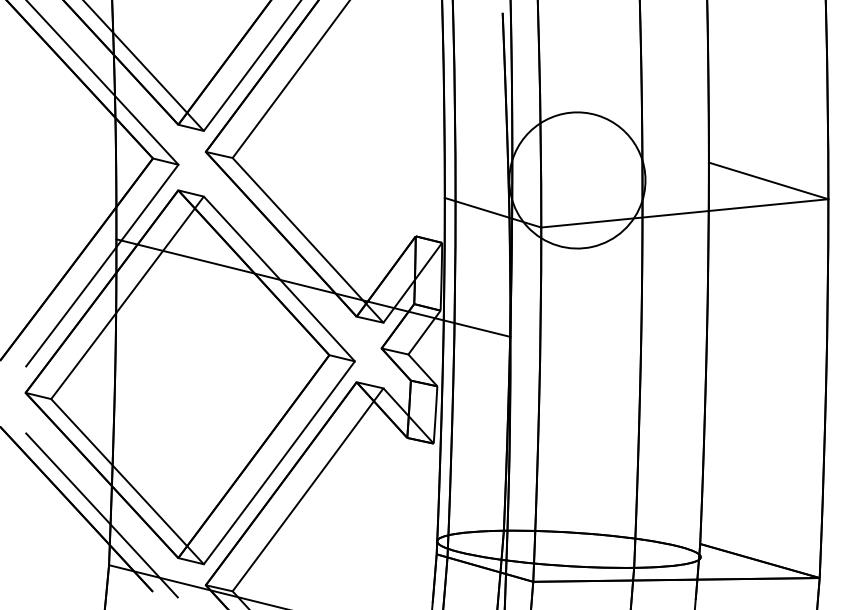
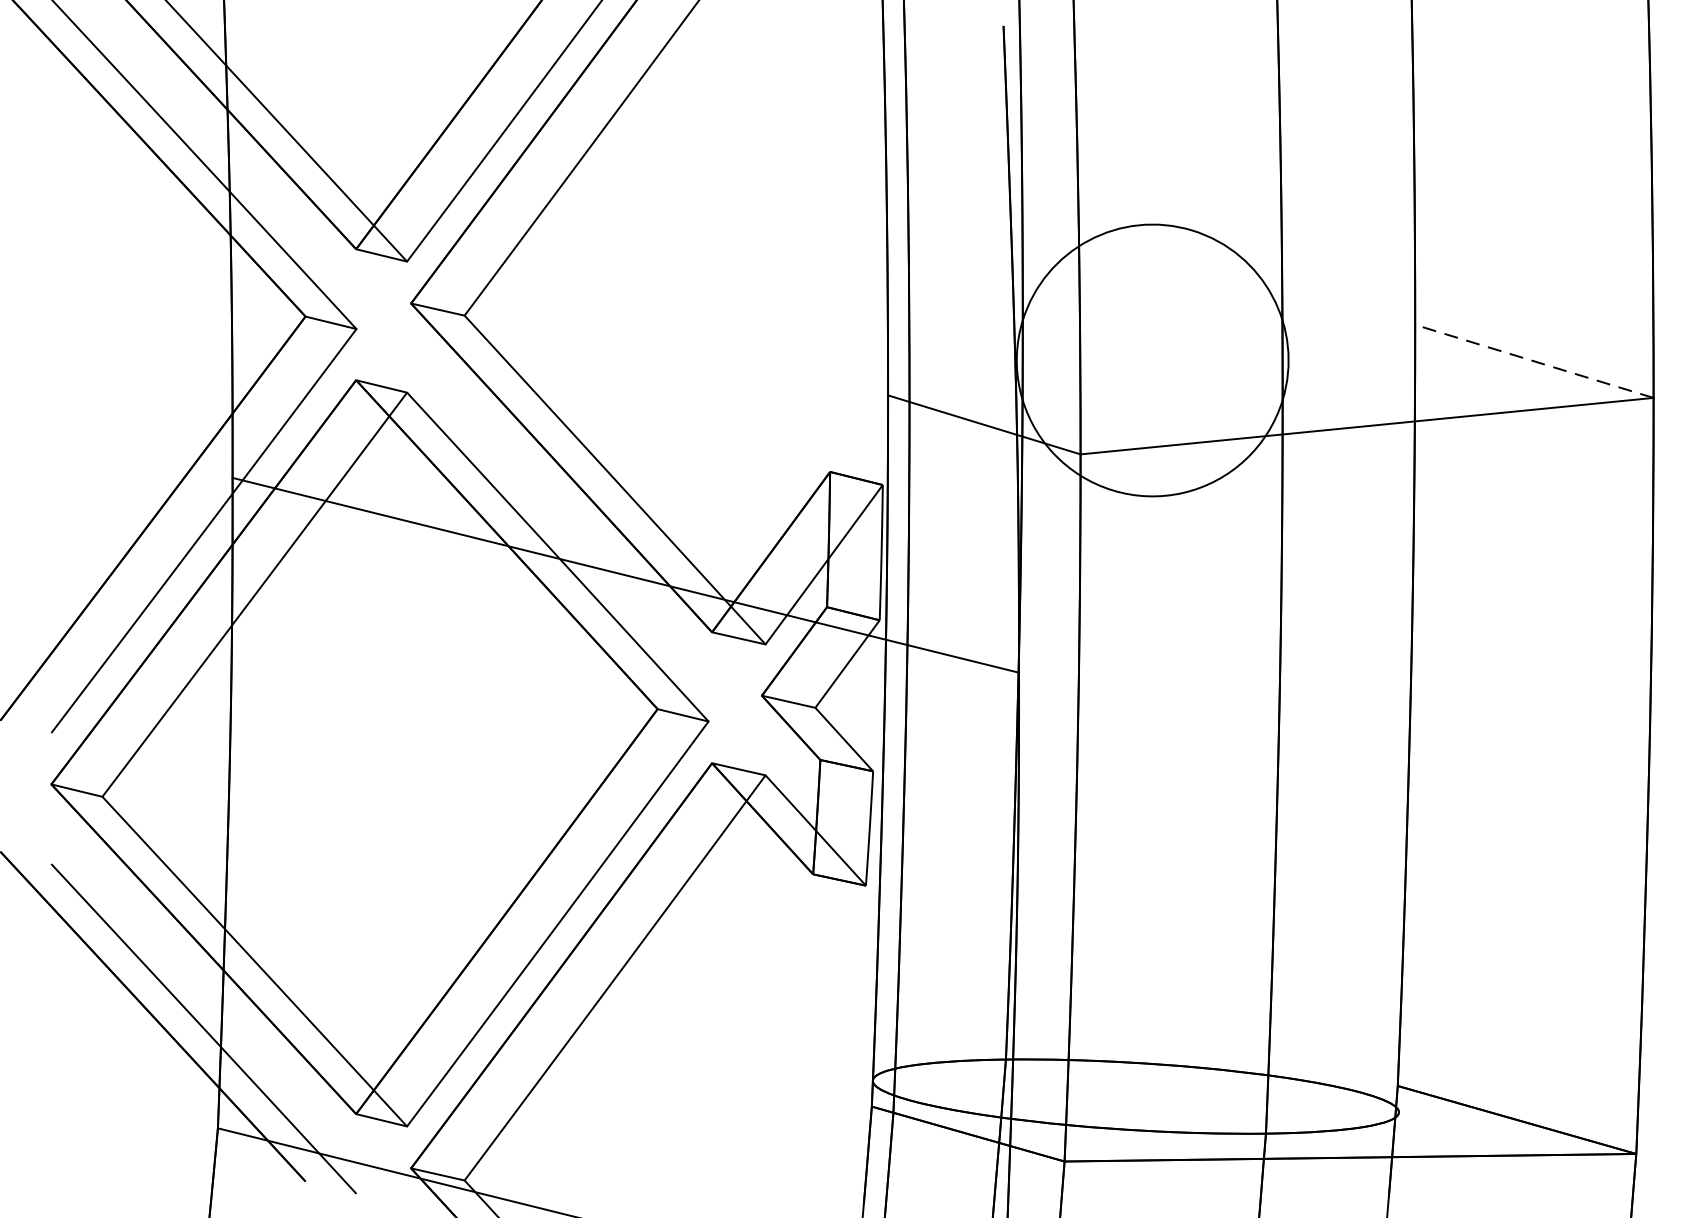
line: (768, 180) -> (1534, 360), solid -> dashed

